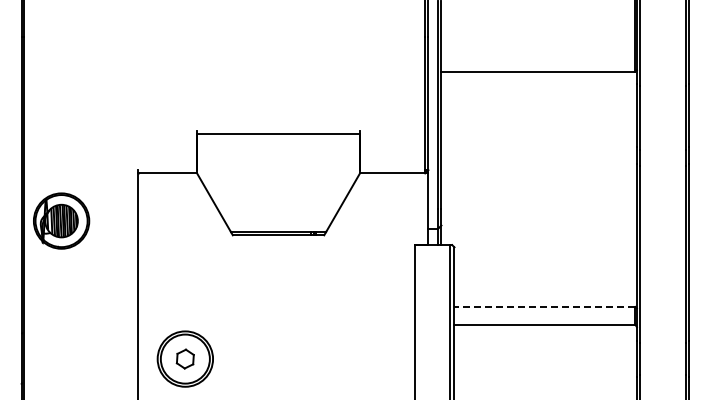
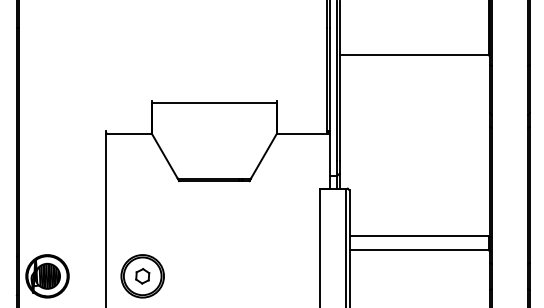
part: (61, 220) -> (47, 275), moved
line: (544, 306) -> (418, 235), dashed -> solid

